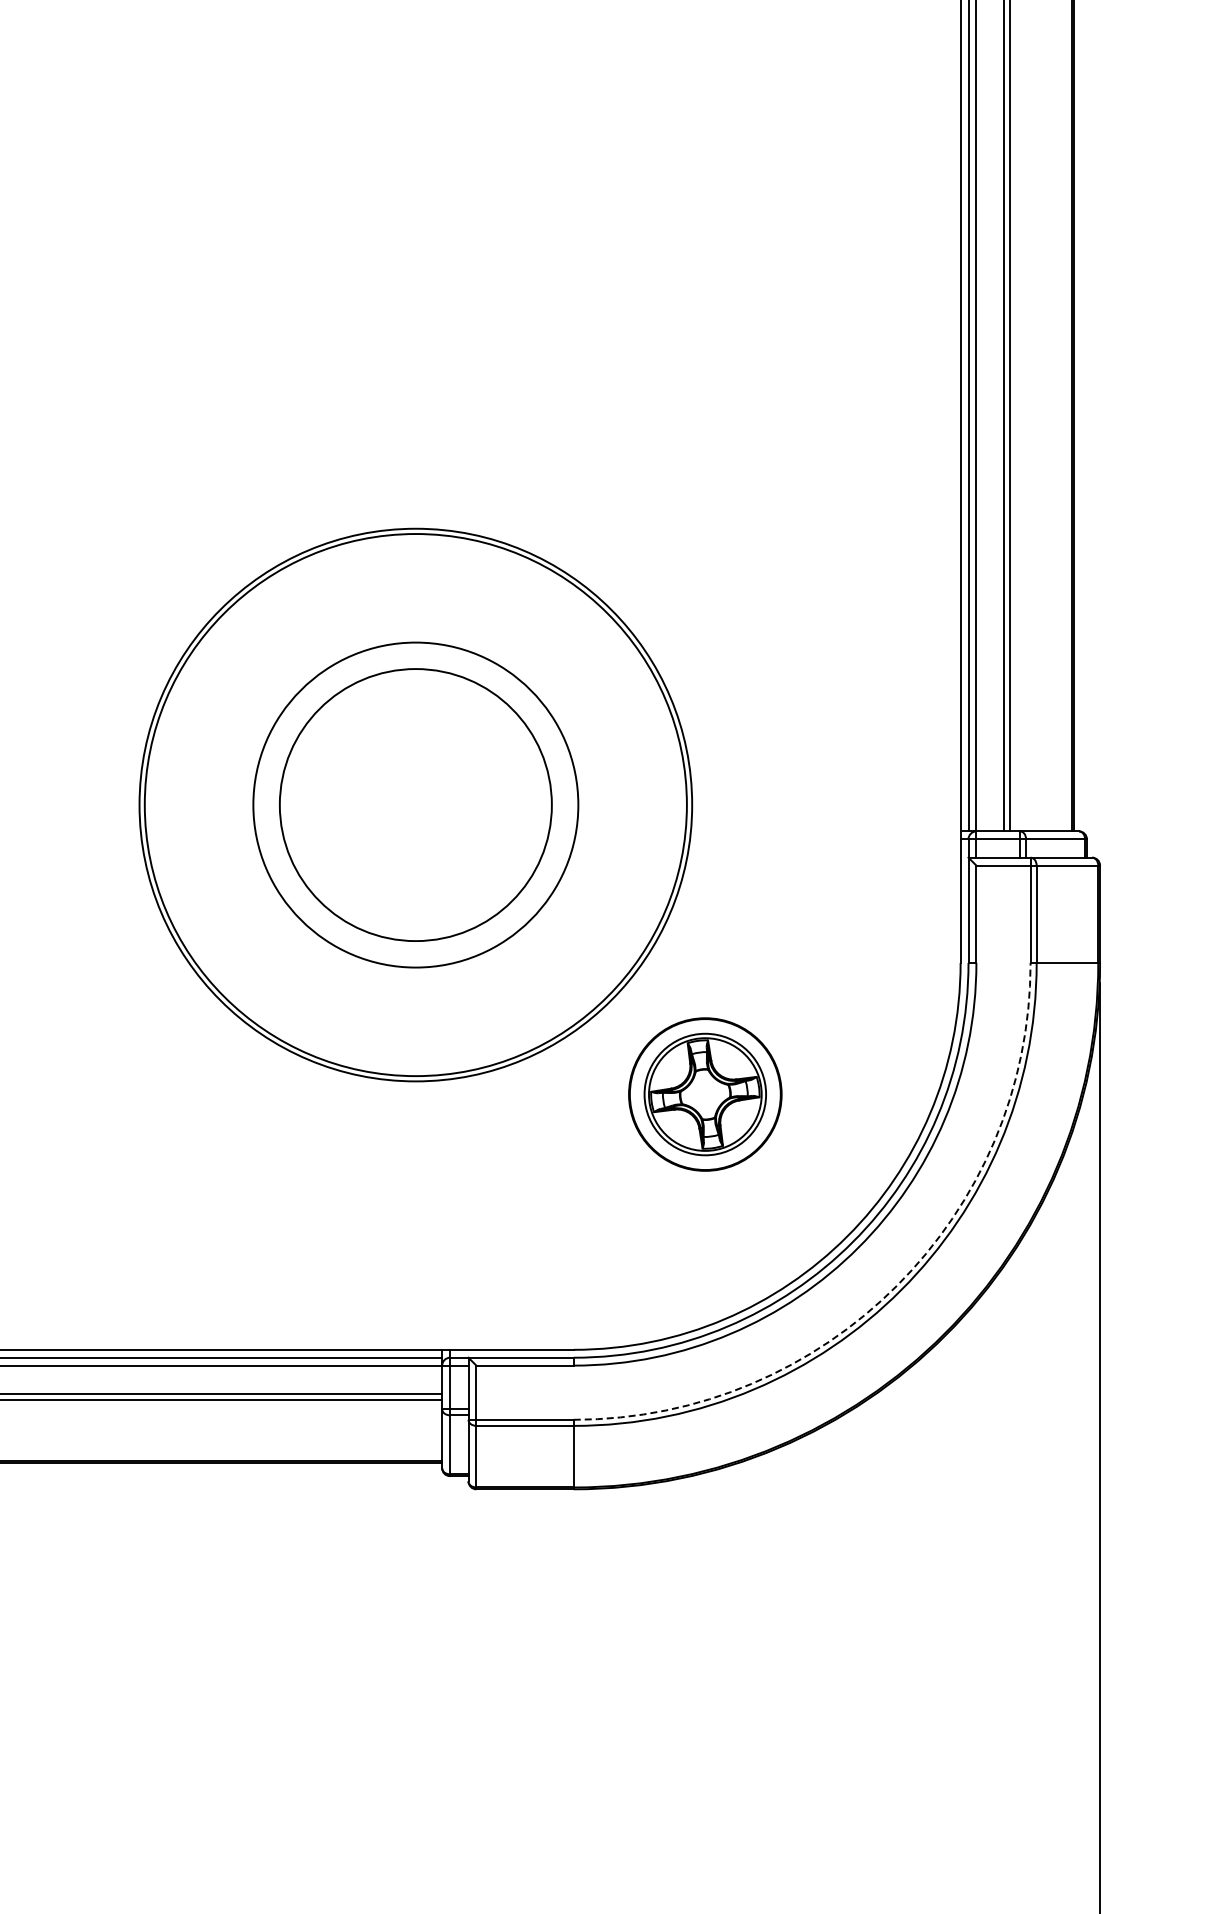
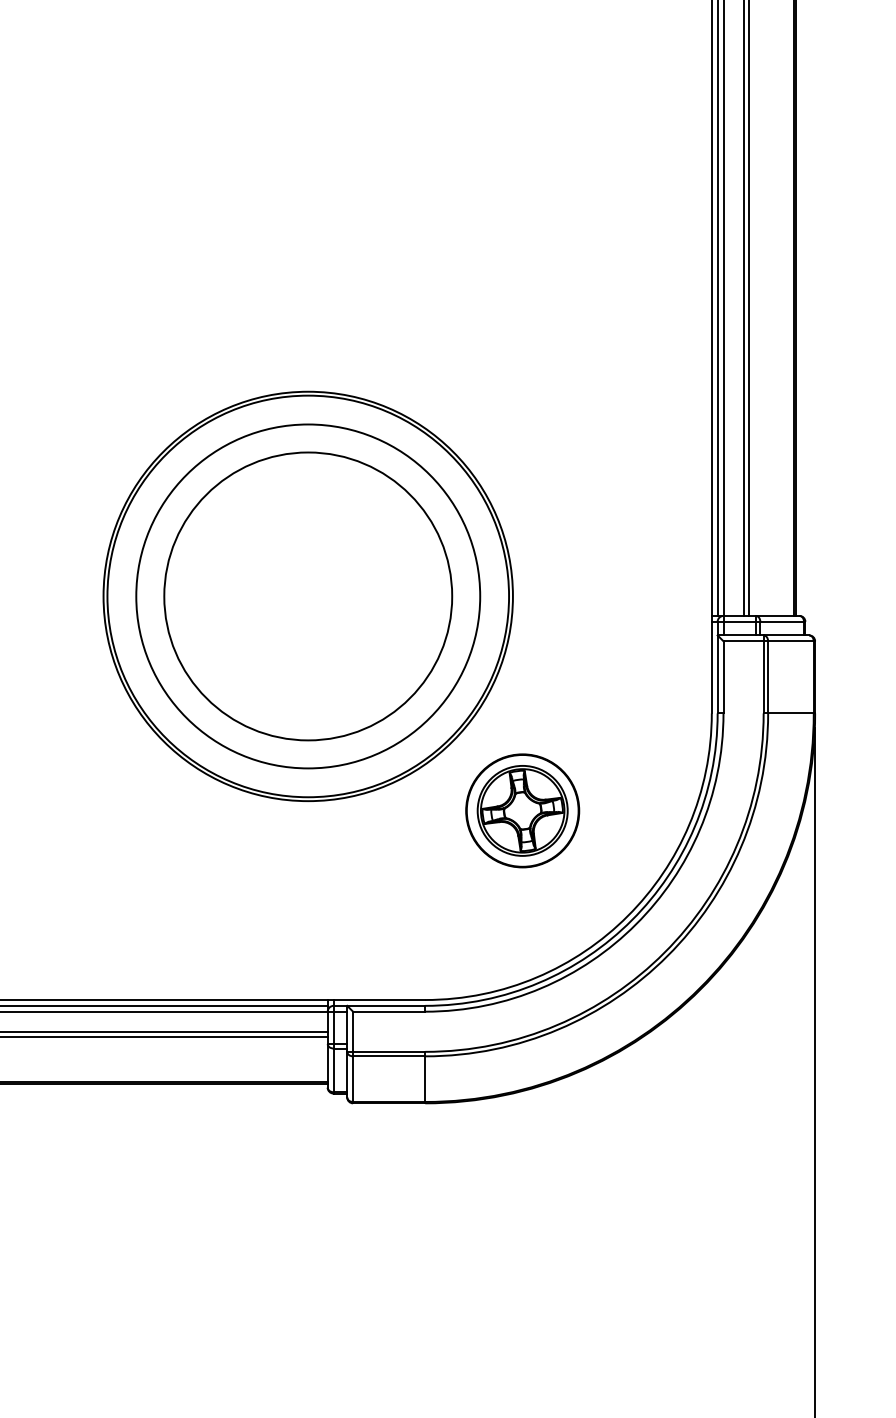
circle: (415, 804) -> (307, 596), size x1.43
circle: (415, 804) -> (307, 596), size x1.43
arc: (896, 1286) -> (664, 953), dashed -> solid

